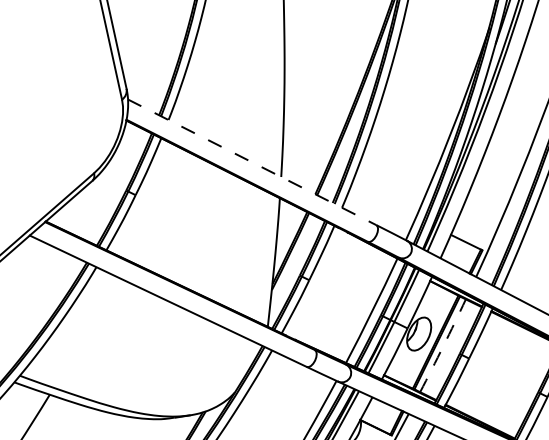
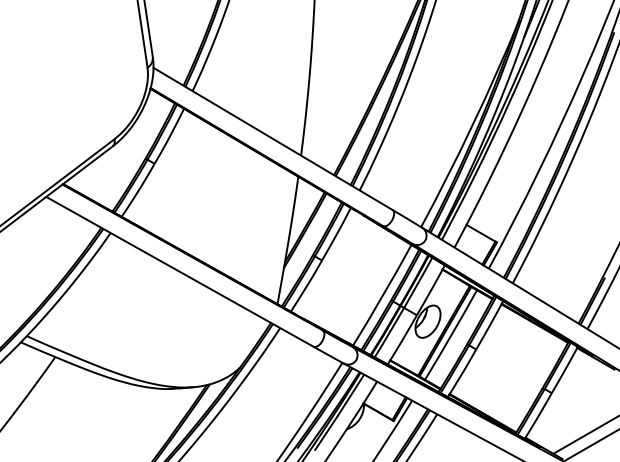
line: (252, 162) -> (273, 139), dashed -> solid
arc: (443, 346) -> (451, 335), dashed -> solid

